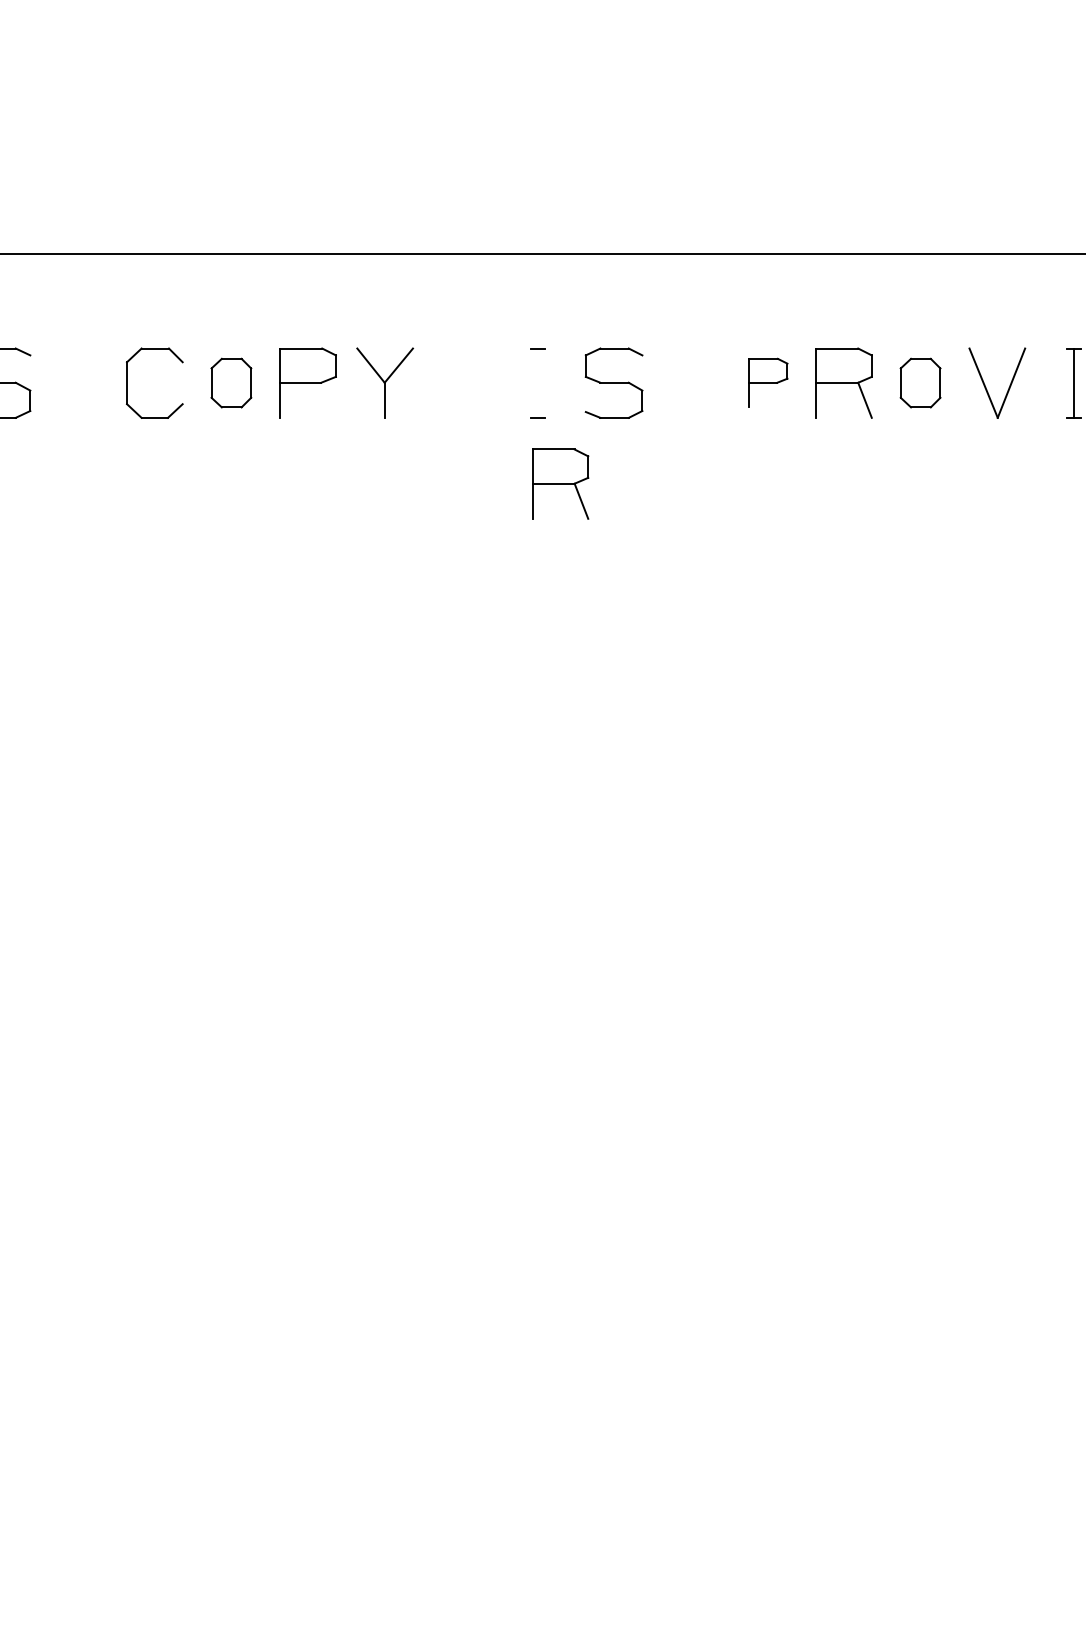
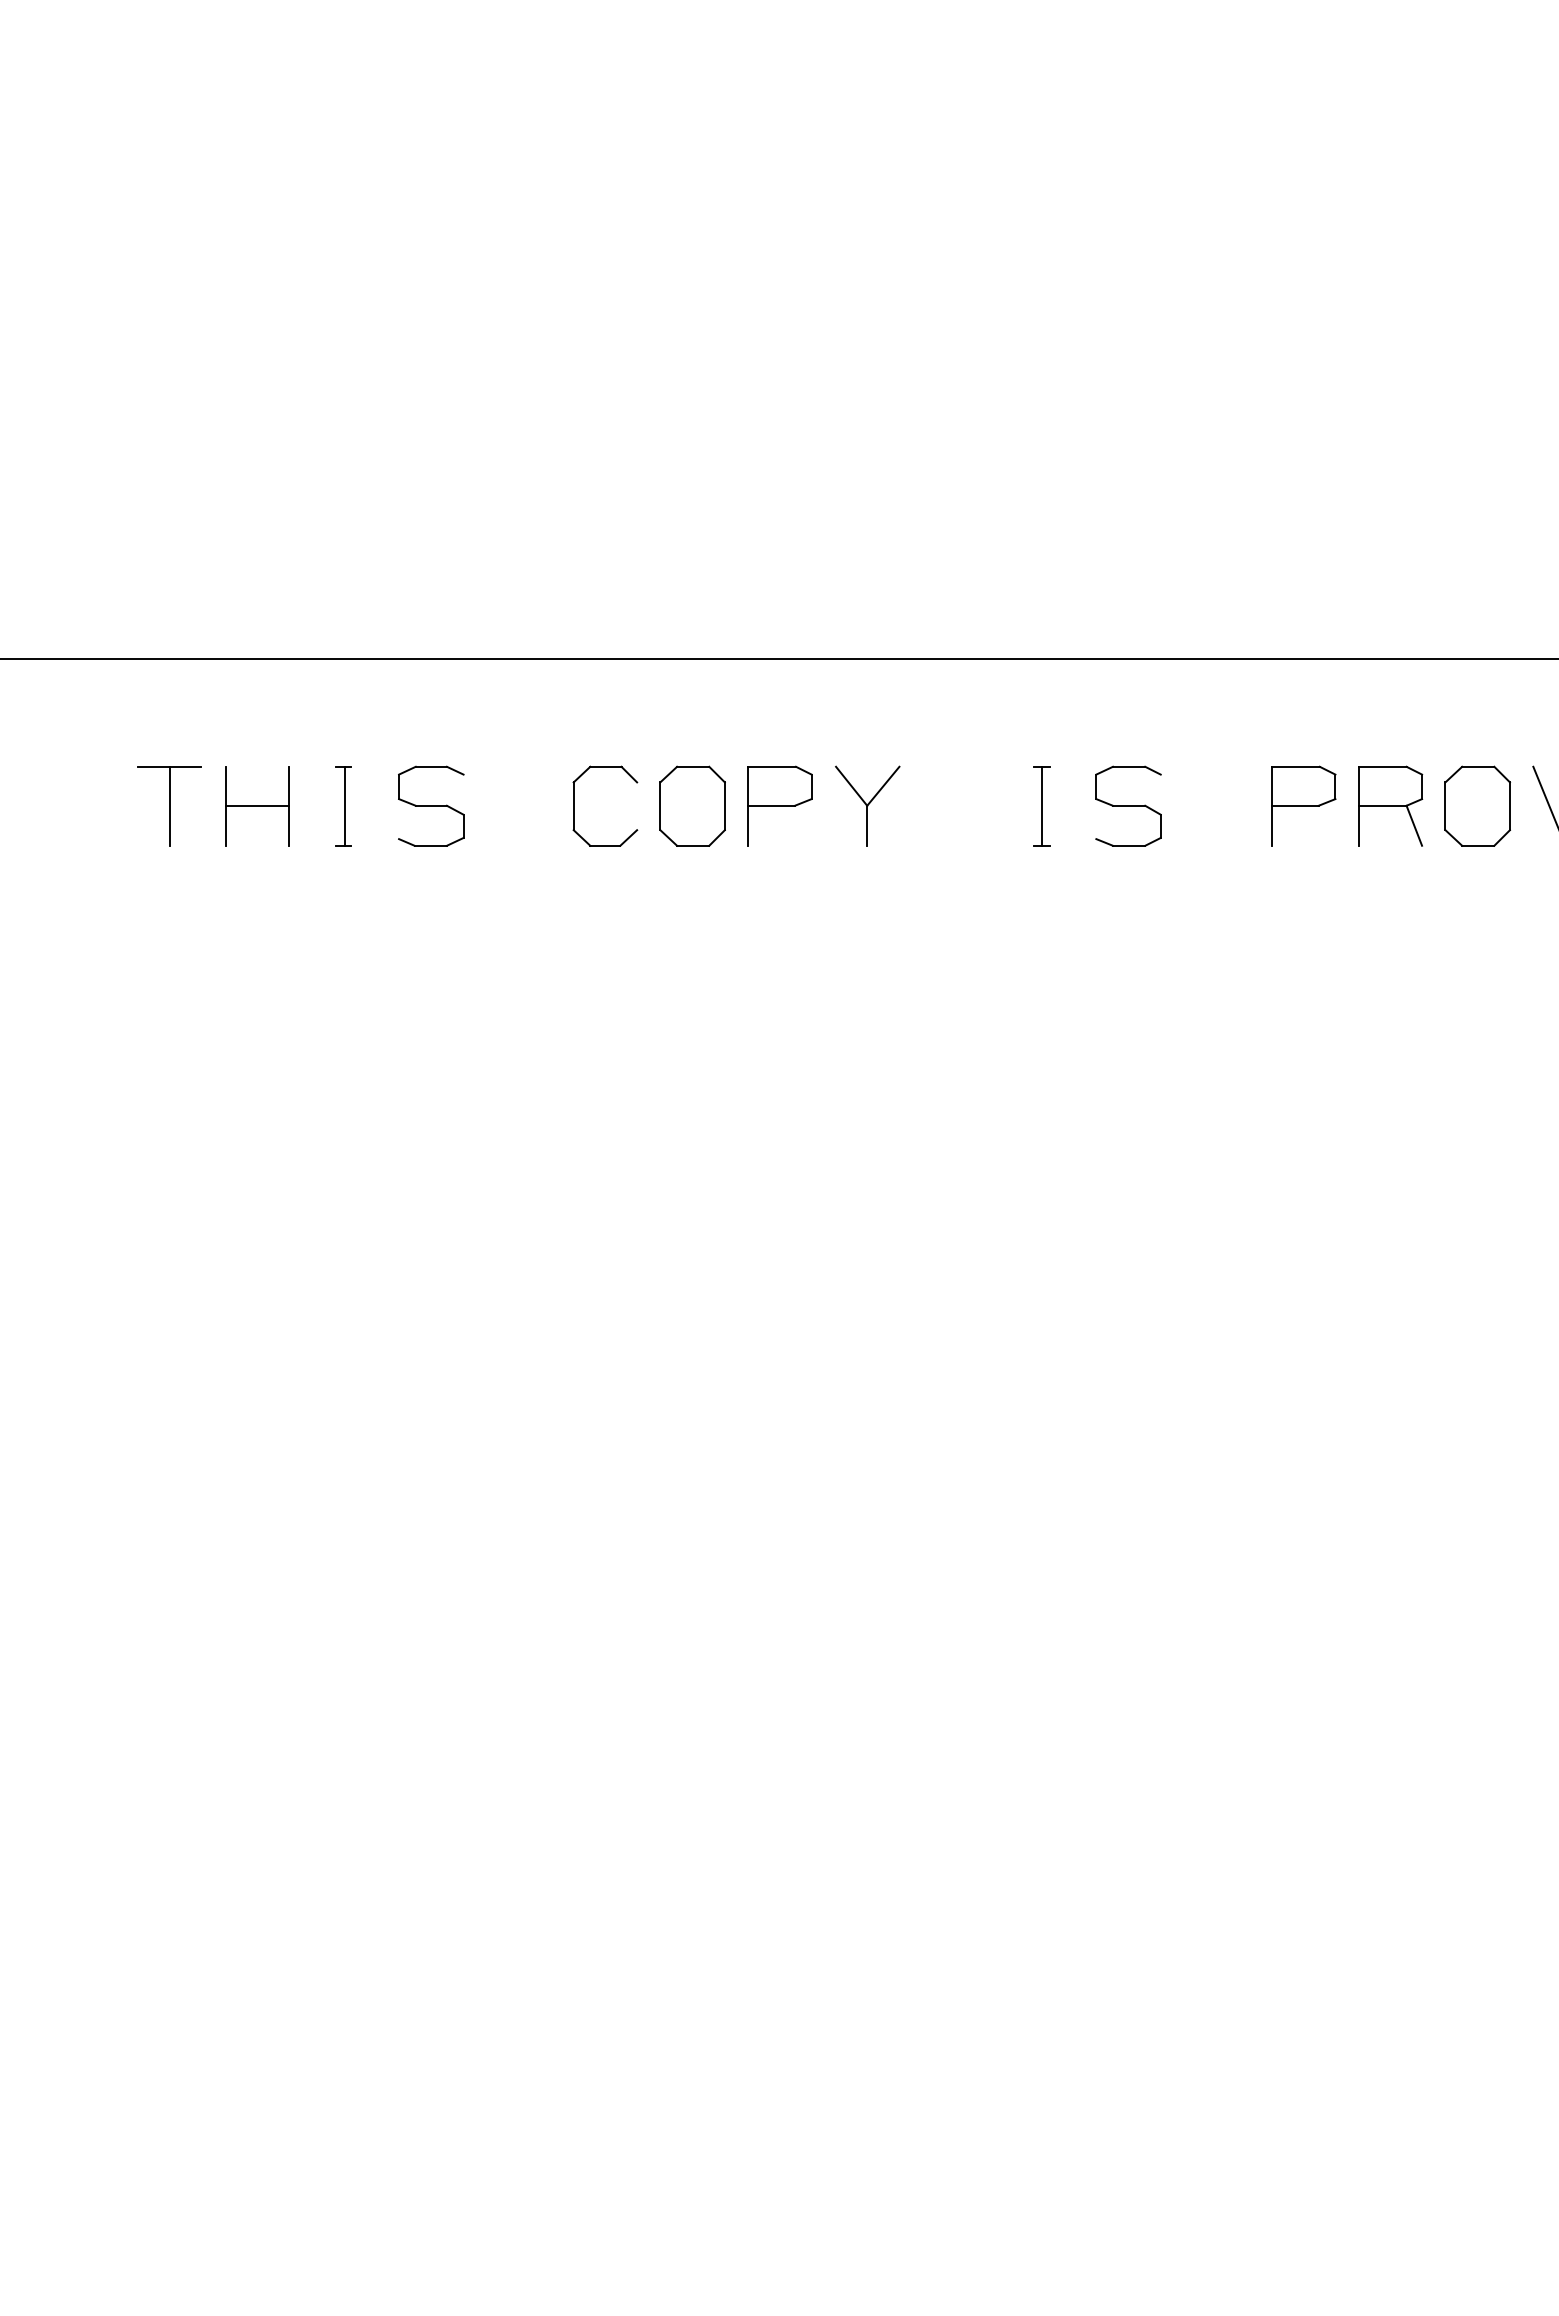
part: (231, 382) -> (692, 805), size x1.43
line: (537, 382) -> (1041, 805), added
part: (767, 382) -> (1303, 805), size x1.43
part: (920, 382) -> (1477, 805), size x1.43
part: (560, 483) -> (1067, 920), removed

